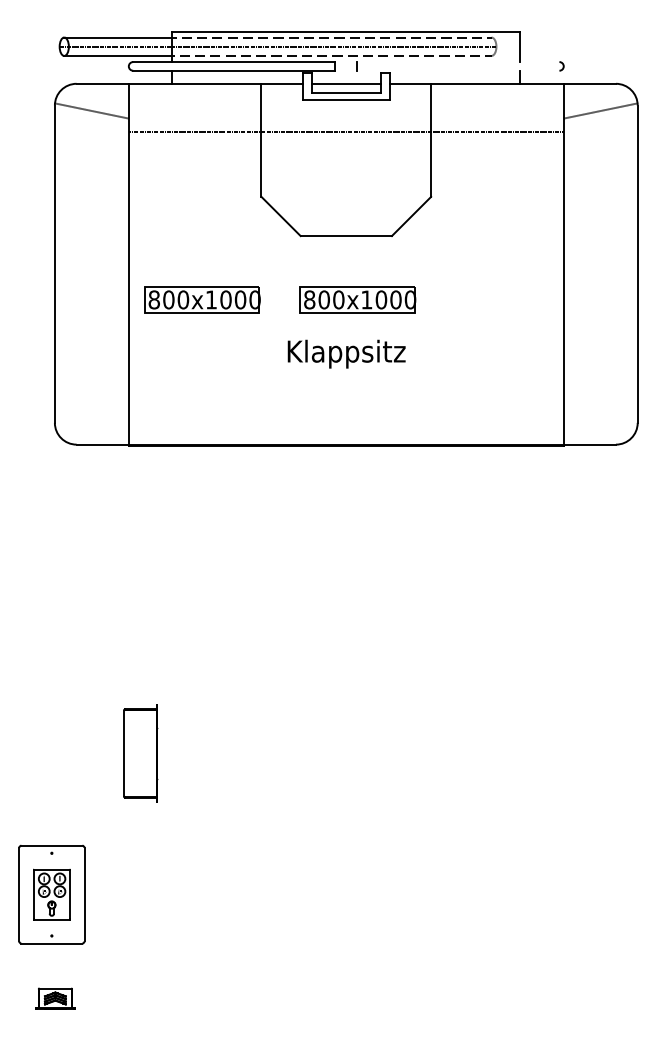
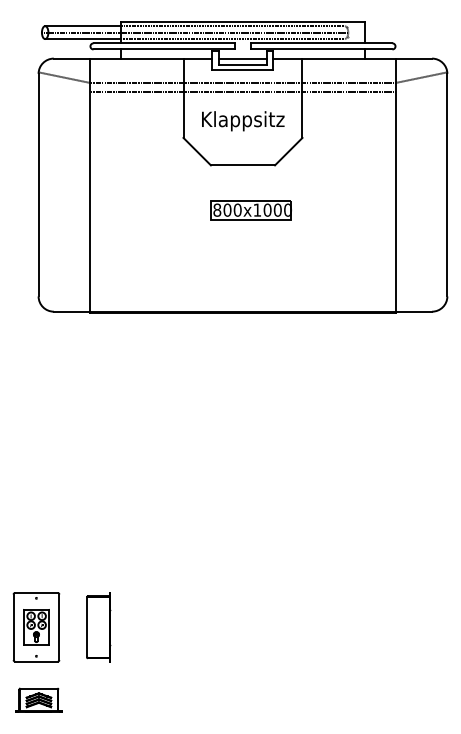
line: (458, 62) -> (321, 43), added
line: (458, 70) -> (321, 49), added
line: (345, 119) -> (242, 83), added
part: (201, 300) -> (141, 210), removed
text: (347, 354) -> (243, 121), moved
part: (140, 753) -> (98, 627), moved
part: (54, 997) -> (38, 699), size x1.67

